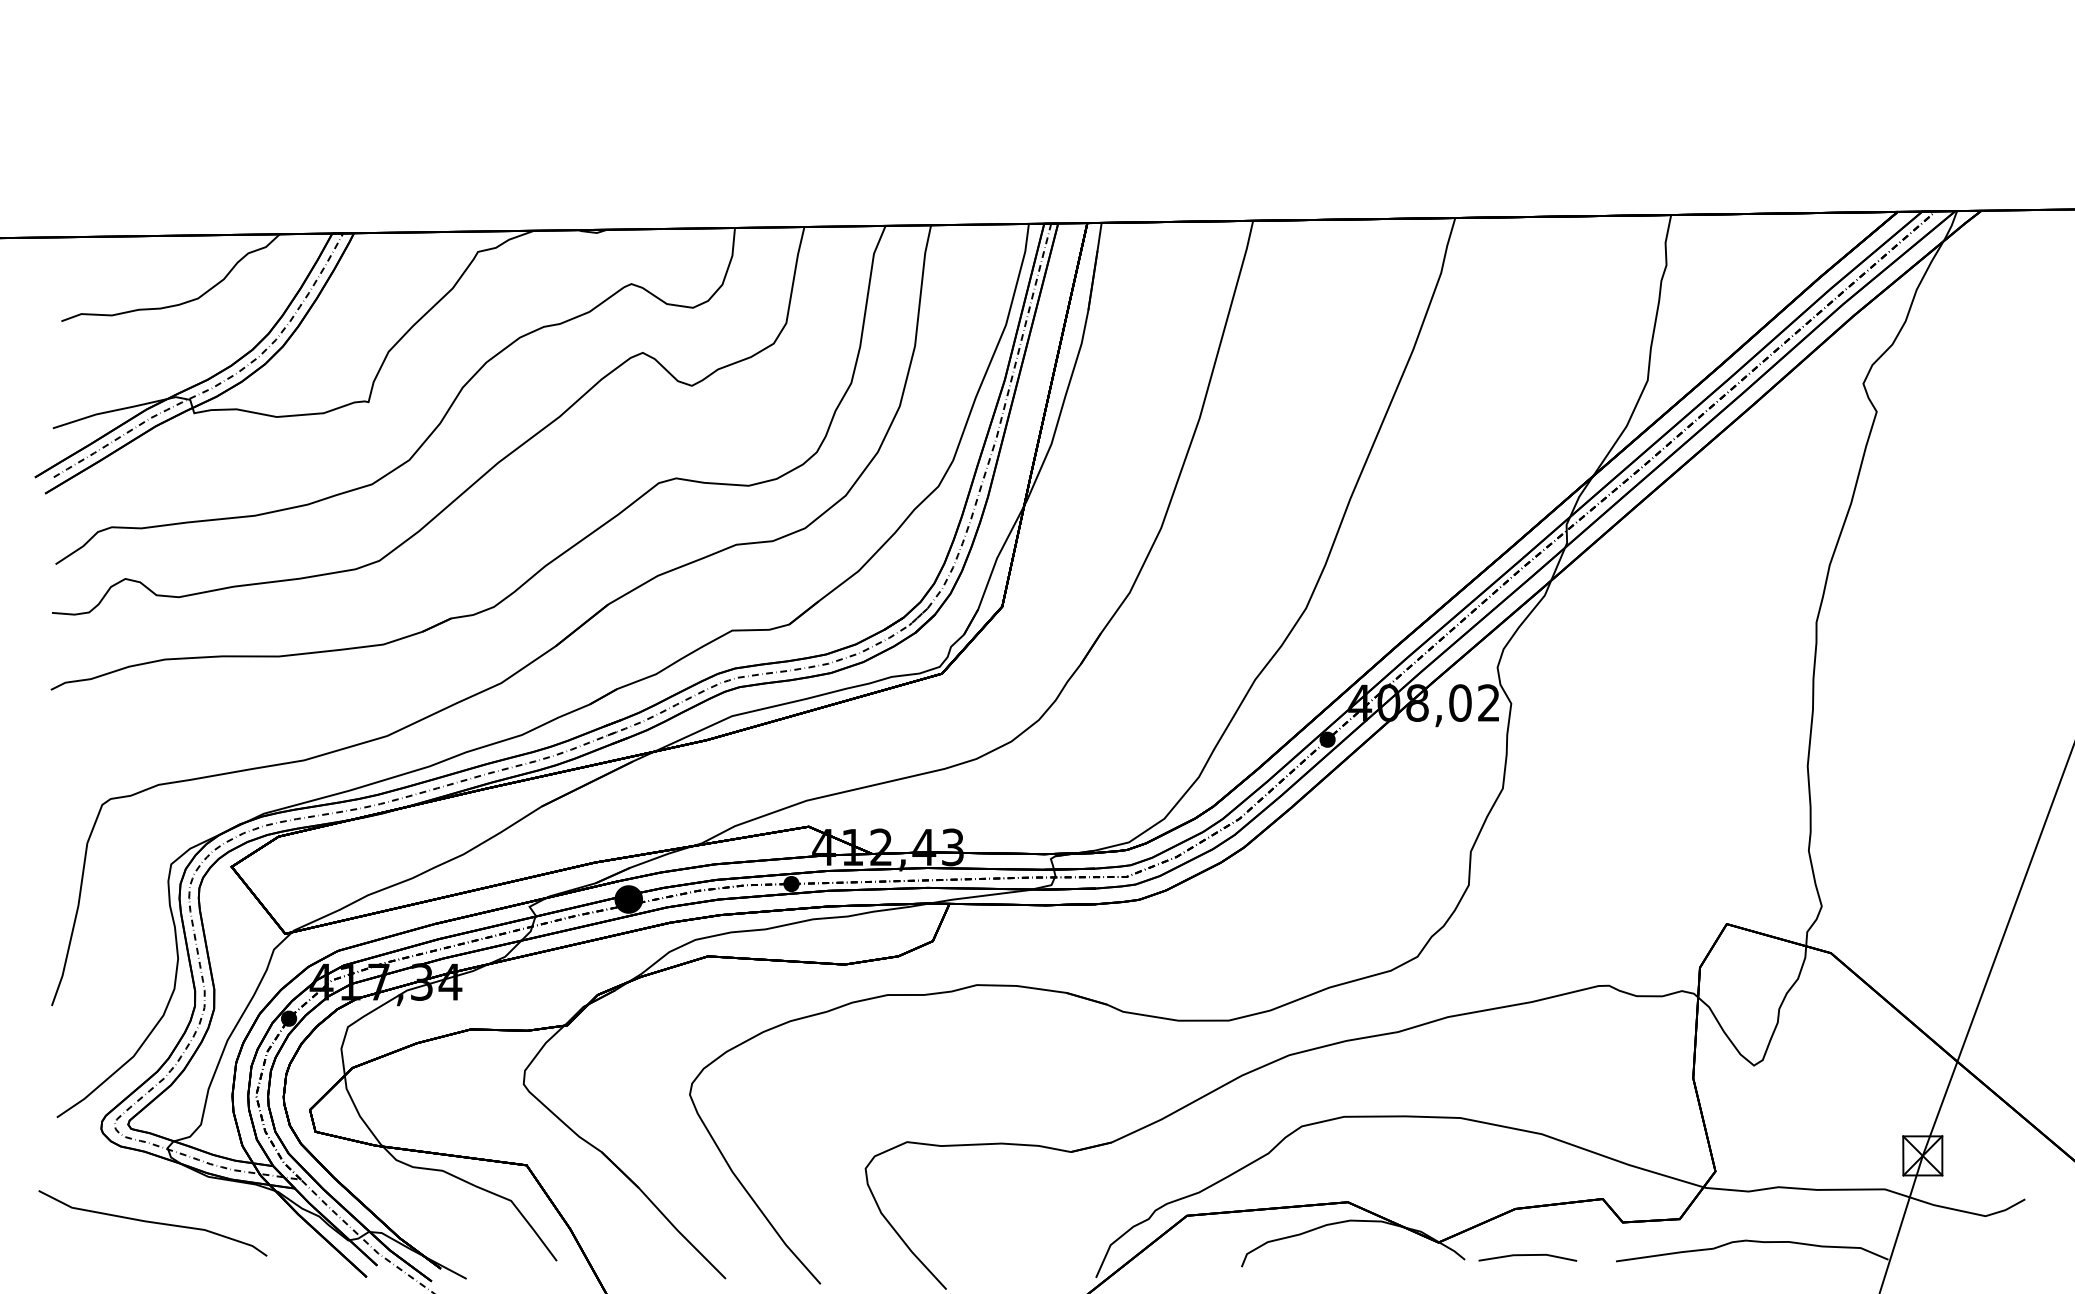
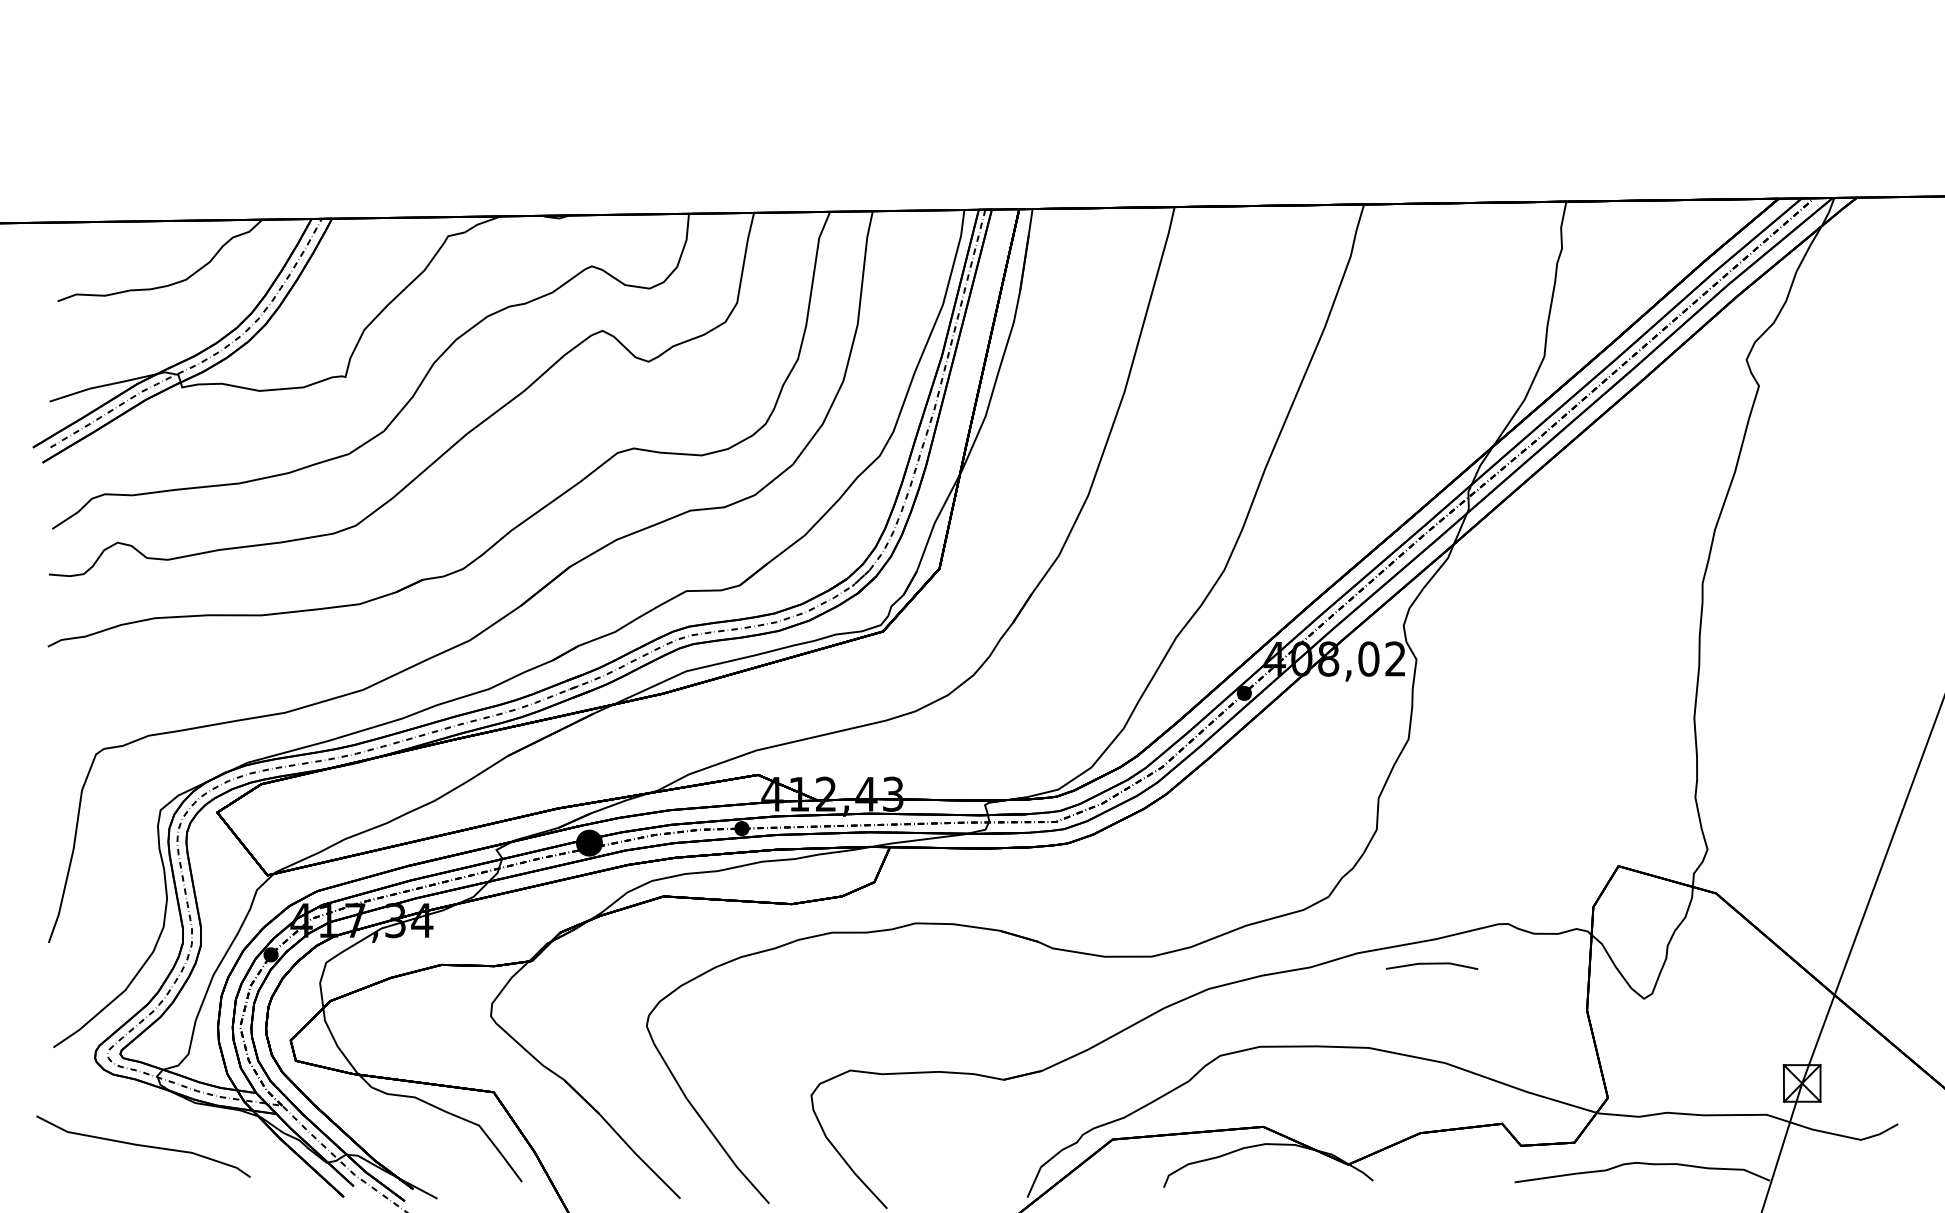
line: (1527, 1255) -> (1431, 964), moved

